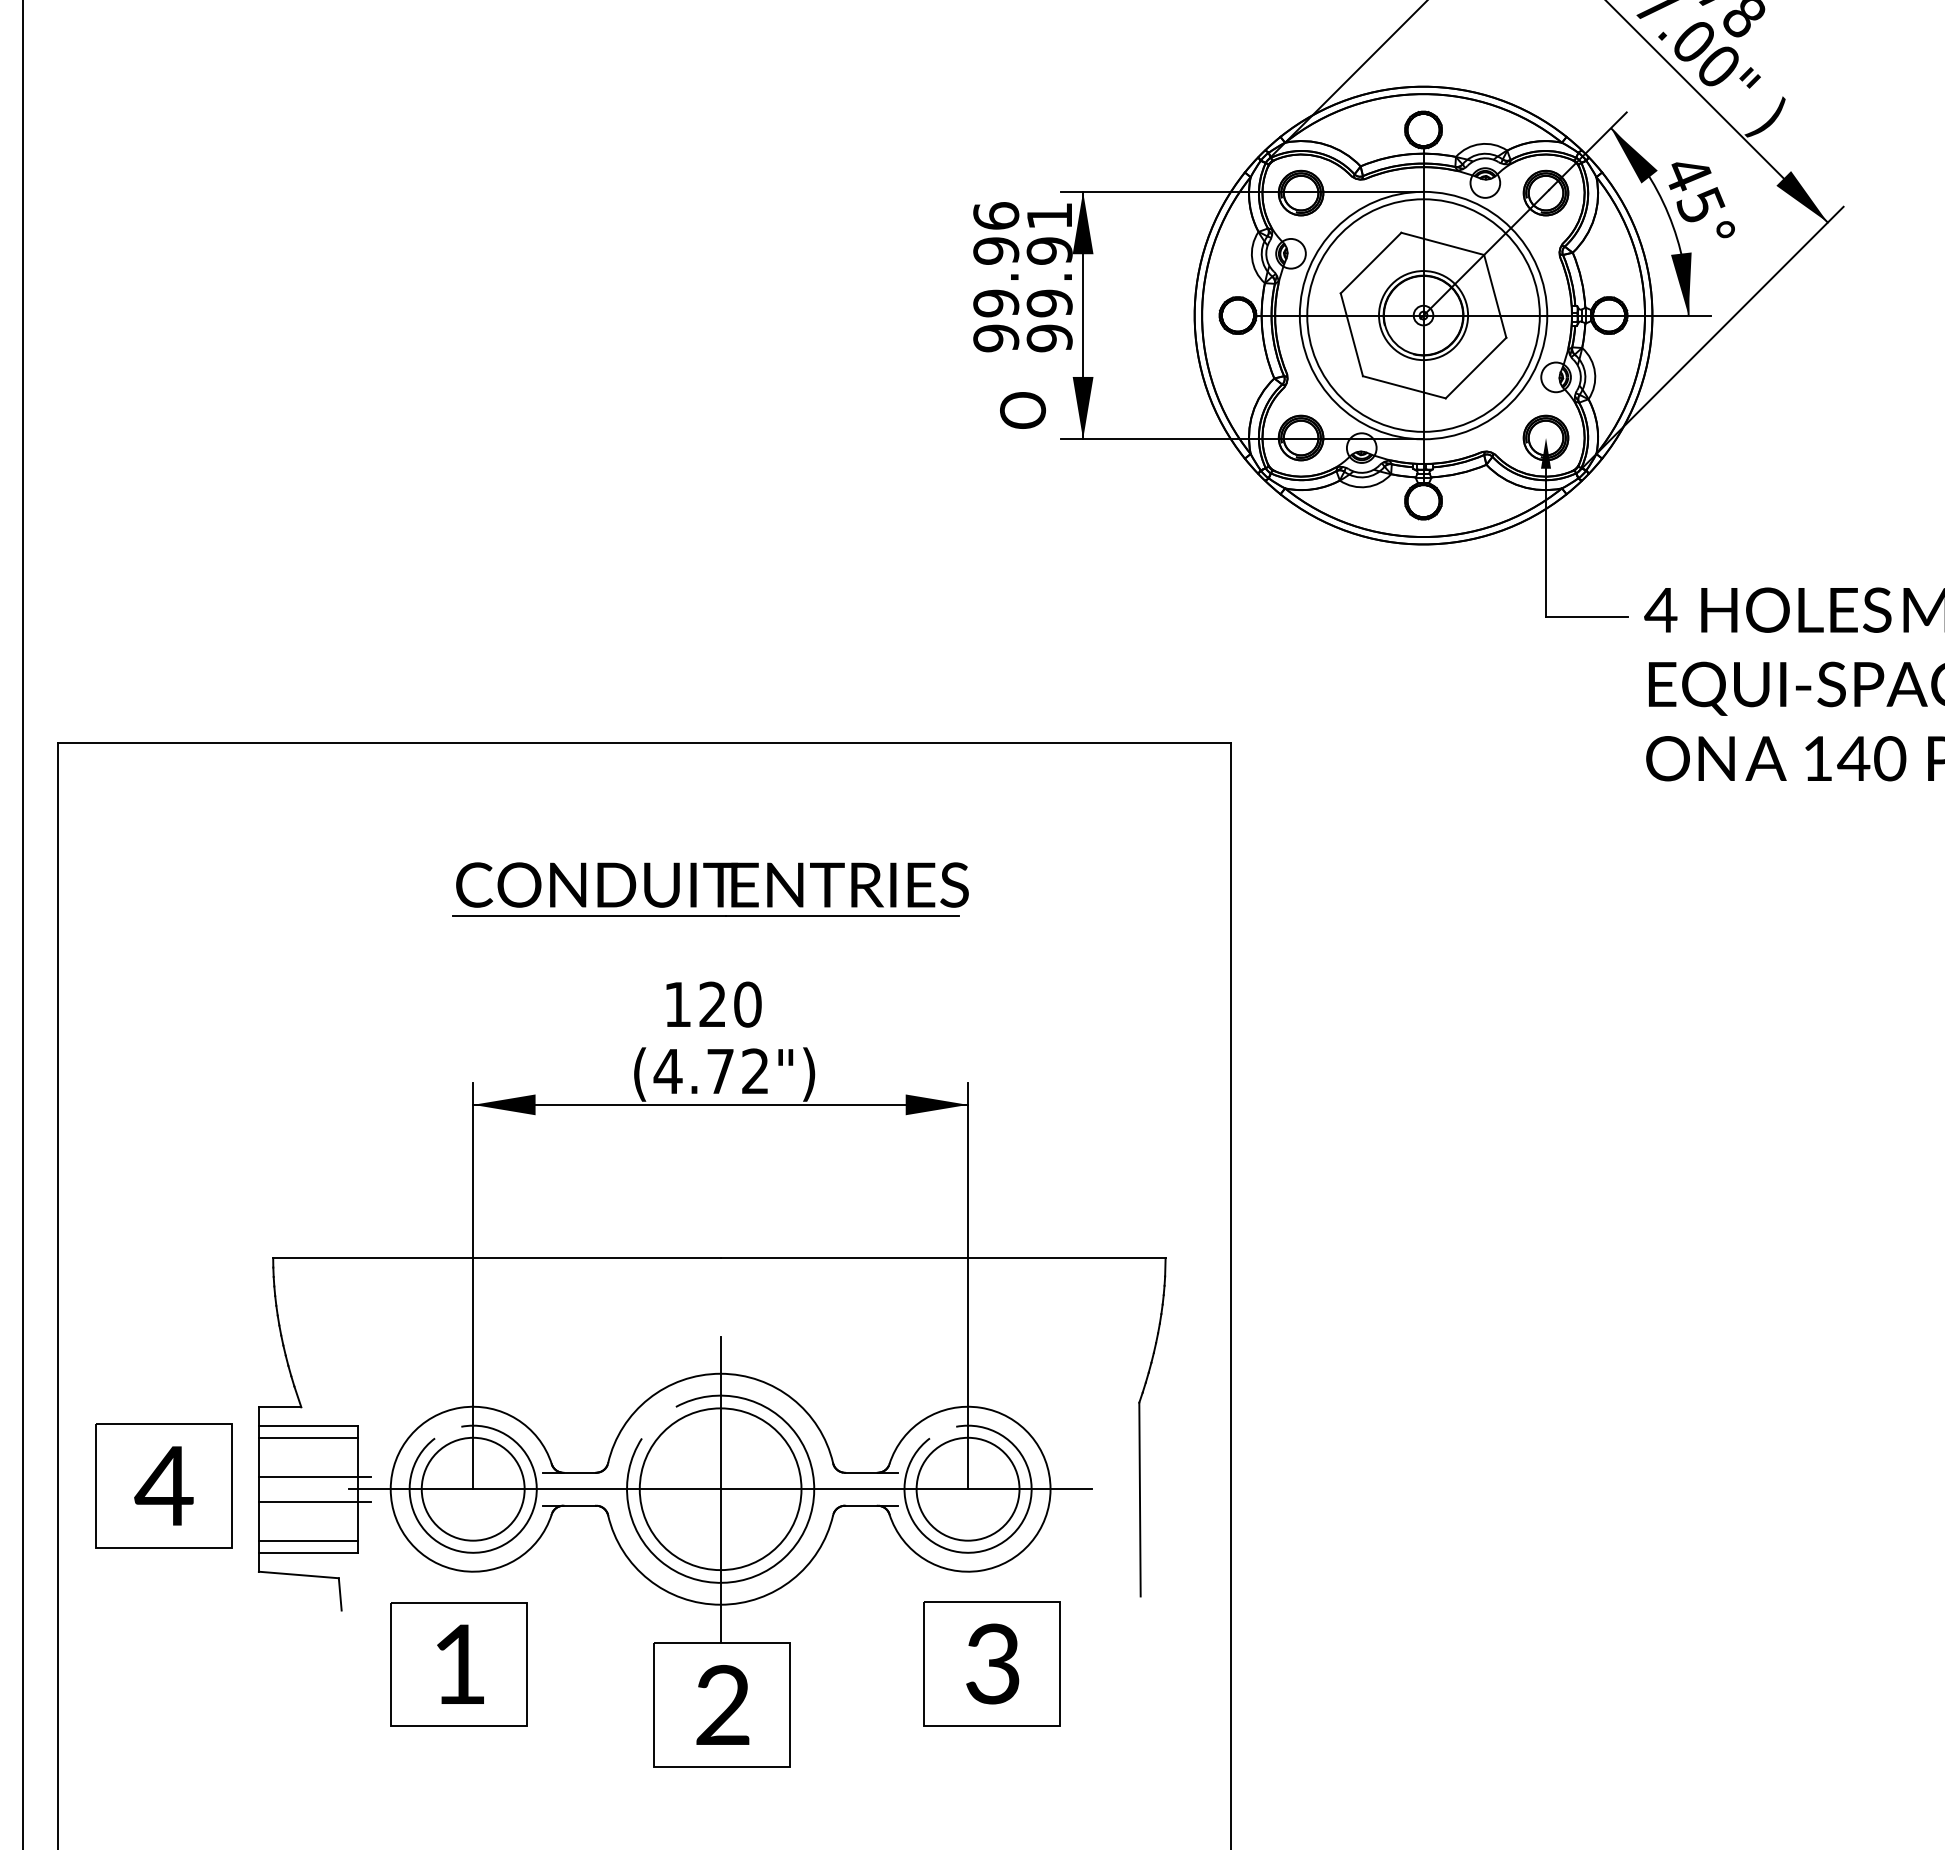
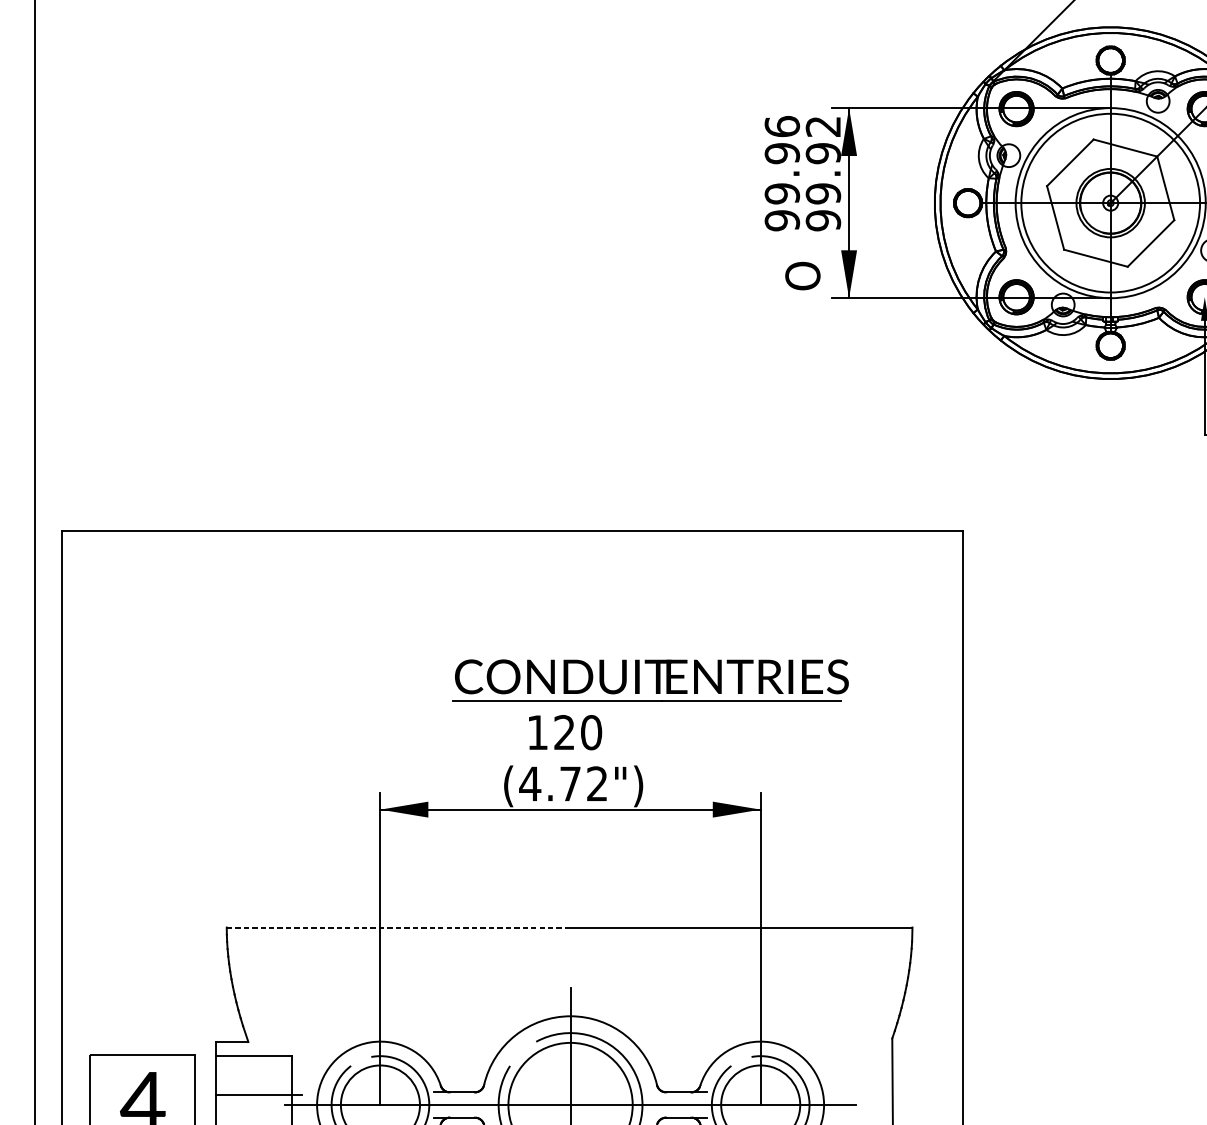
text: (1048, 216) -> (822, 127), 99.91 -> 99.92
part: (717, 889) -> (655, 680), moved
line: (496, 1258) -> (398, 927), solid -> dashed
line: (307, 1437) -> (253, 1065), removed
line: (314, 1501) -> (258, 1114), removed

